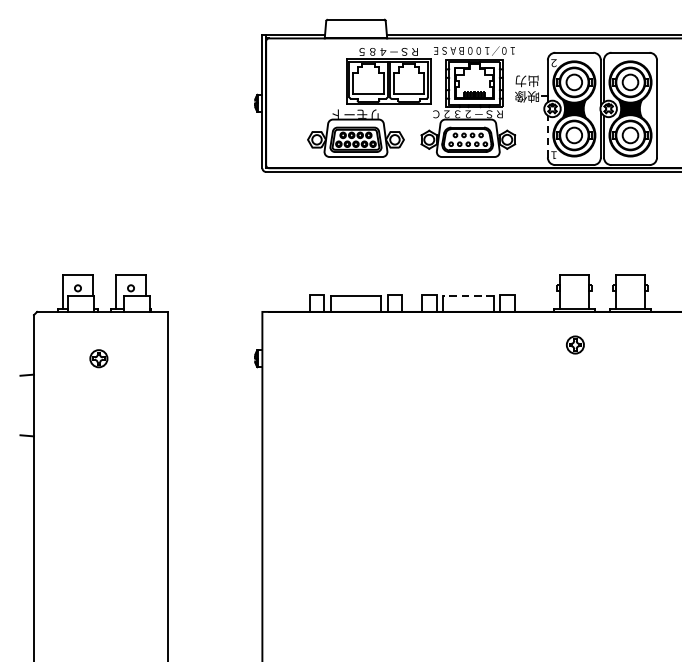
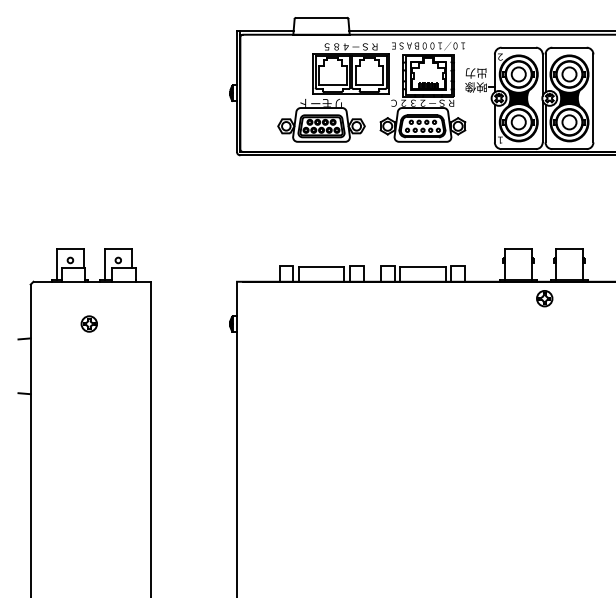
line: (547, 136) -> (494, 123), dashed -> solid
line: (467, 296) -> (422, 267), dashed -> solid
part: (575, 344) -> (544, 298), moved

